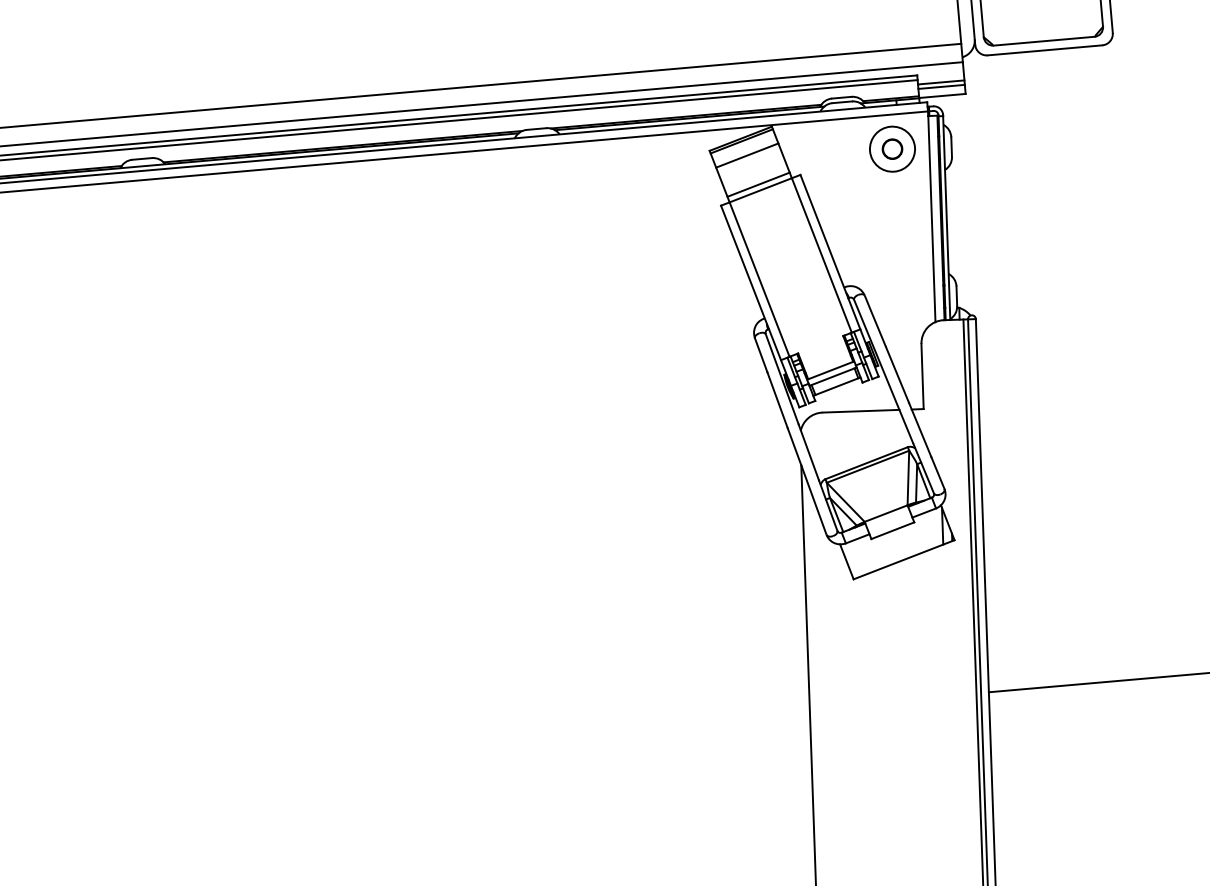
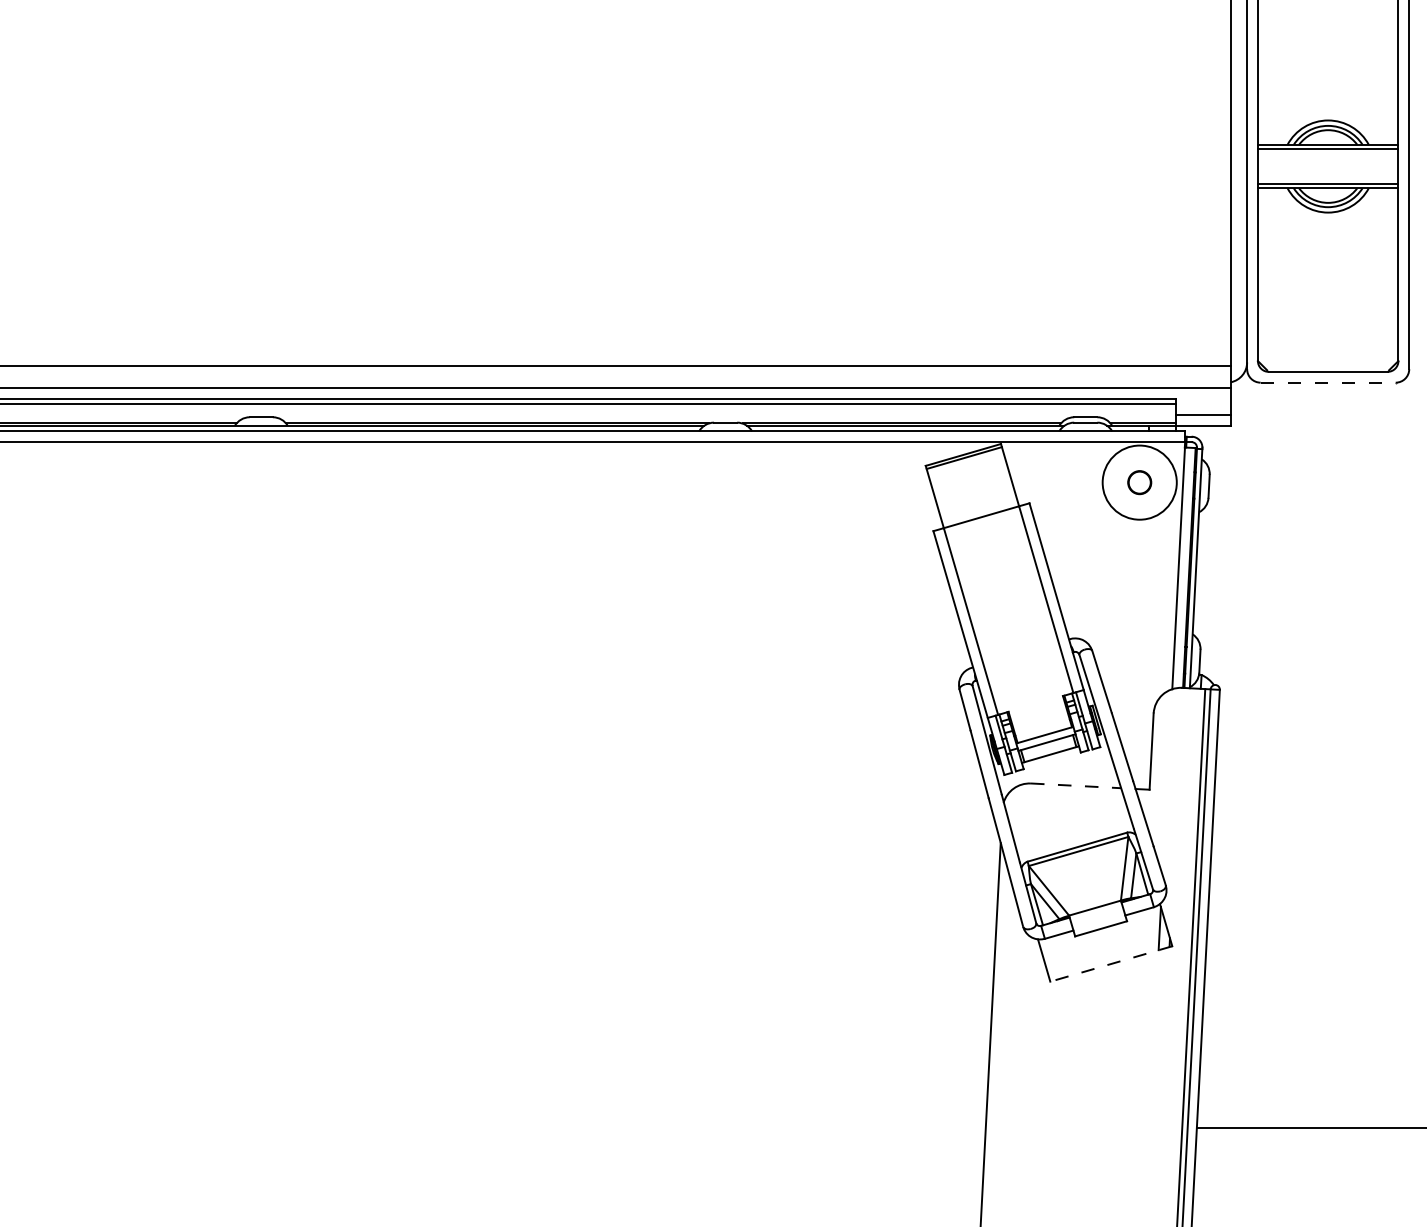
line: (1045, 50) -> (1328, 382), solid -> dashed
line: (941, 82) -> (1203, 409), removed
circle: (892, 149) -> (1139, 482), size x1.4
line: (746, 155) -> (968, 475), removed
line: (758, 184) -> (979, 510), removed
line: (861, 410) -> (1076, 785), solid -> dashed
line: (904, 559) -> (1111, 963), solid -> dashed

